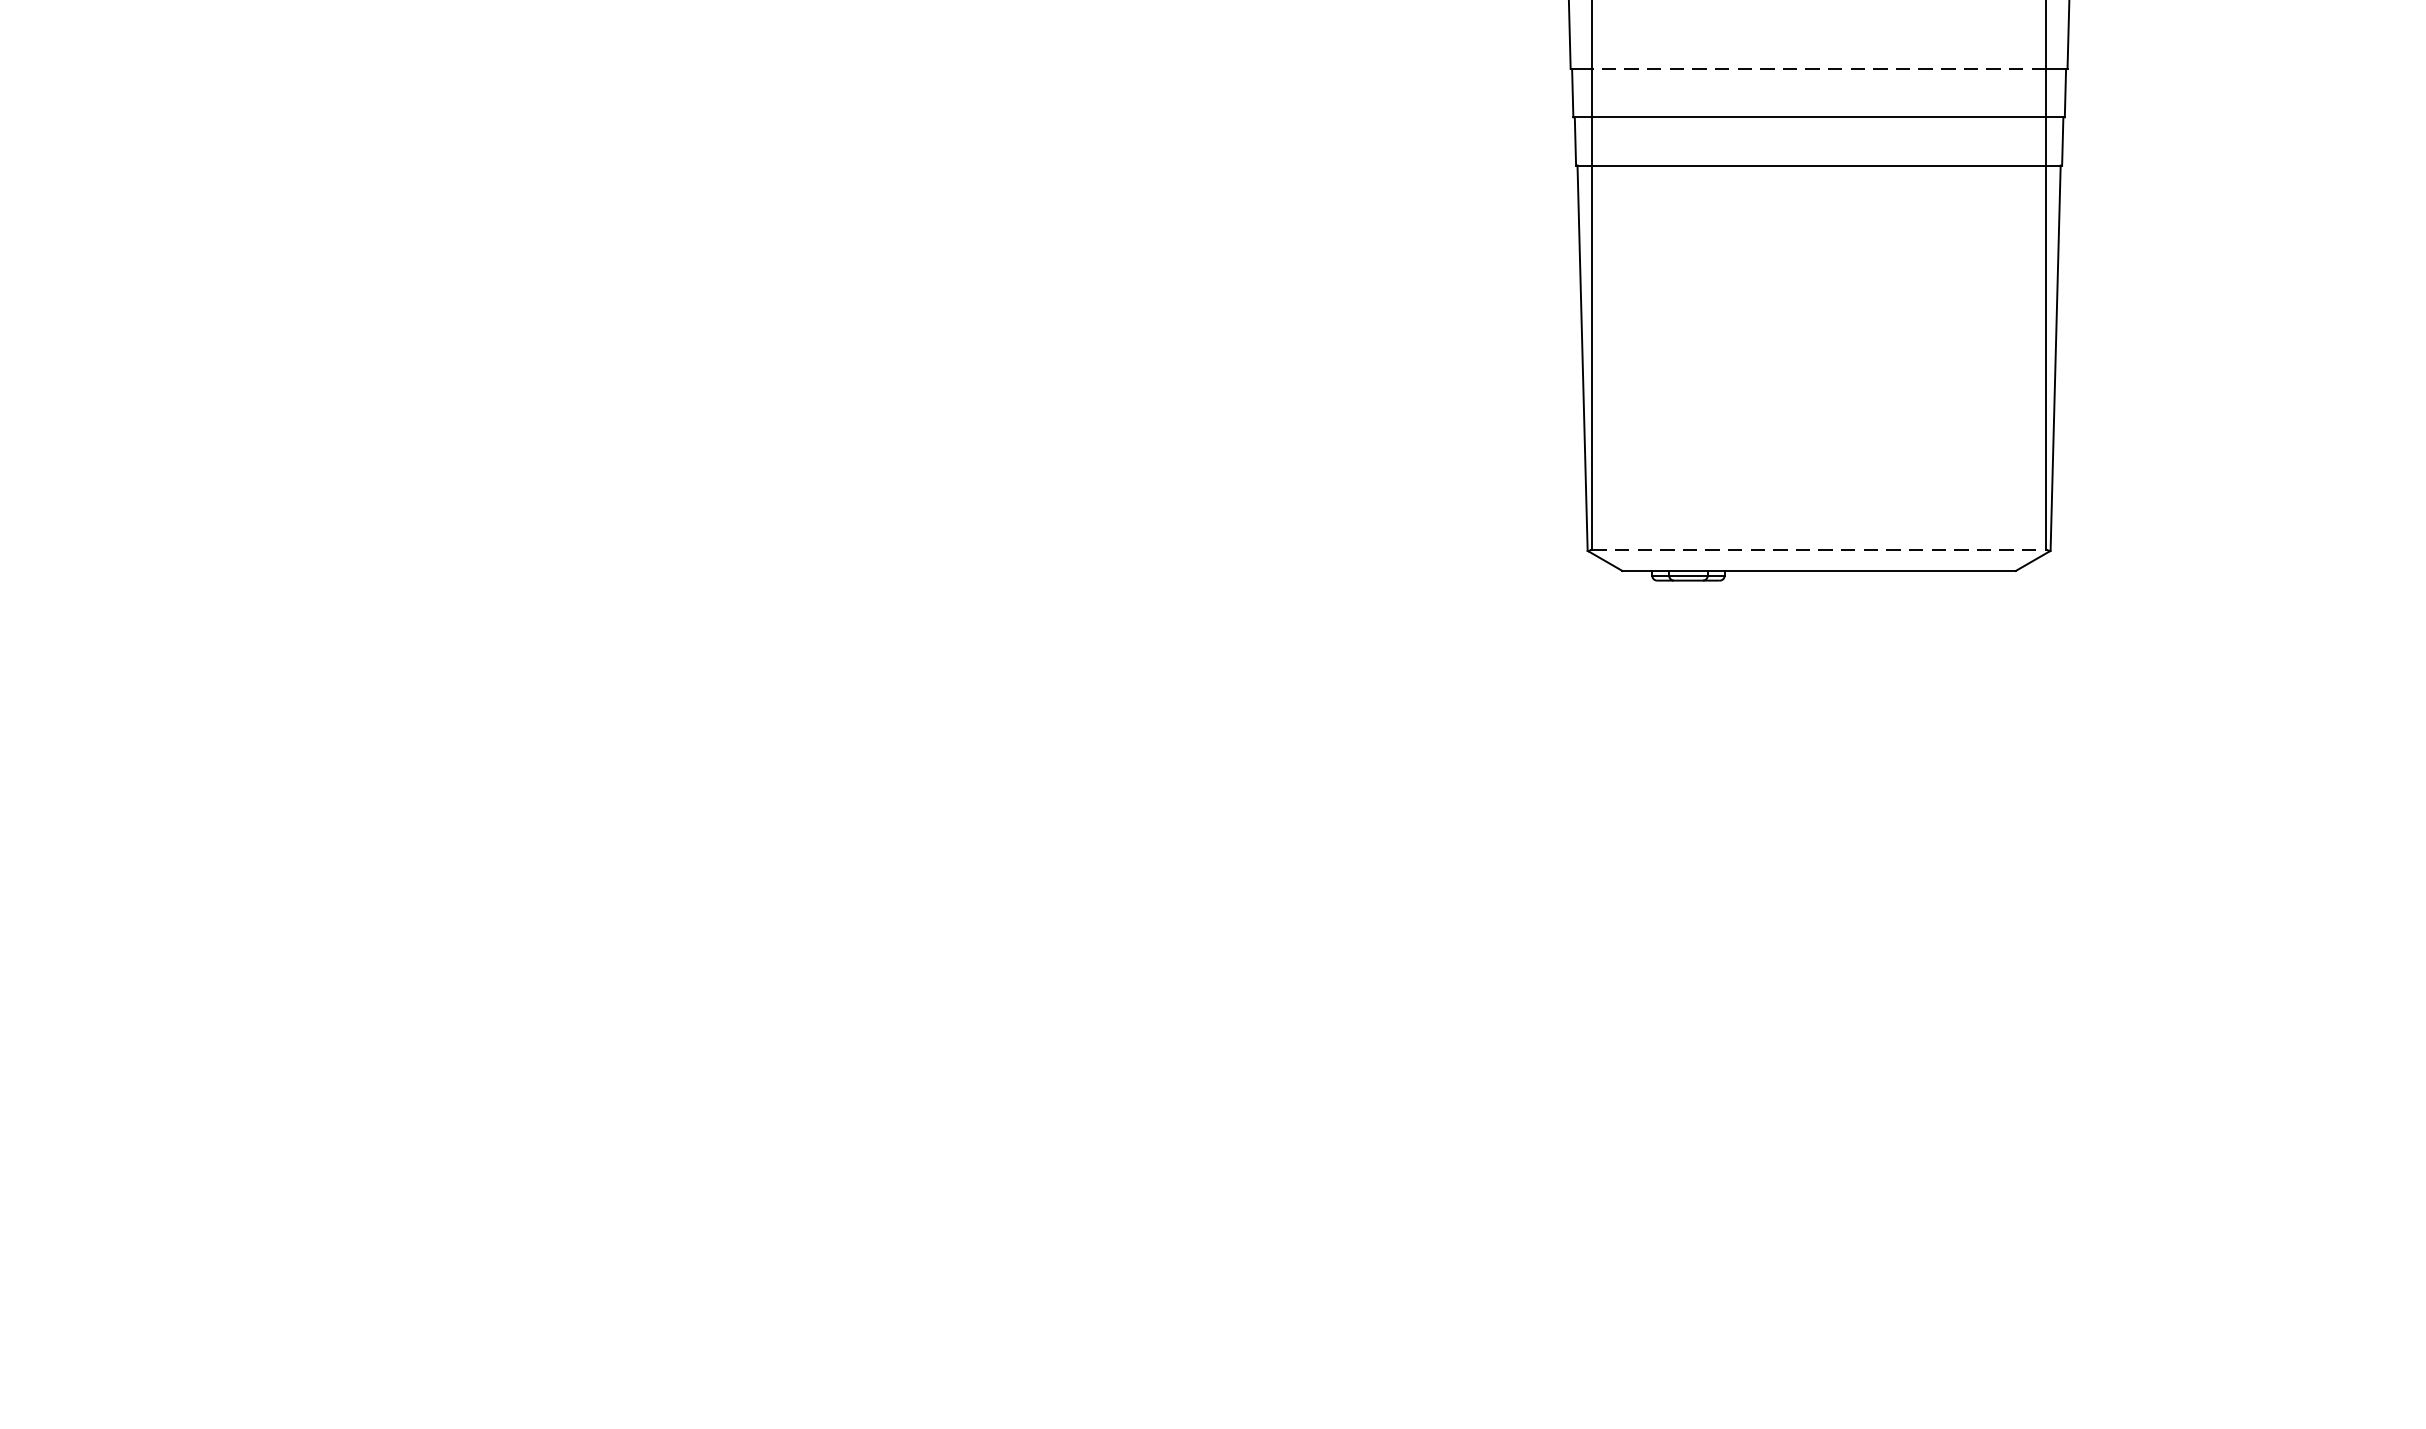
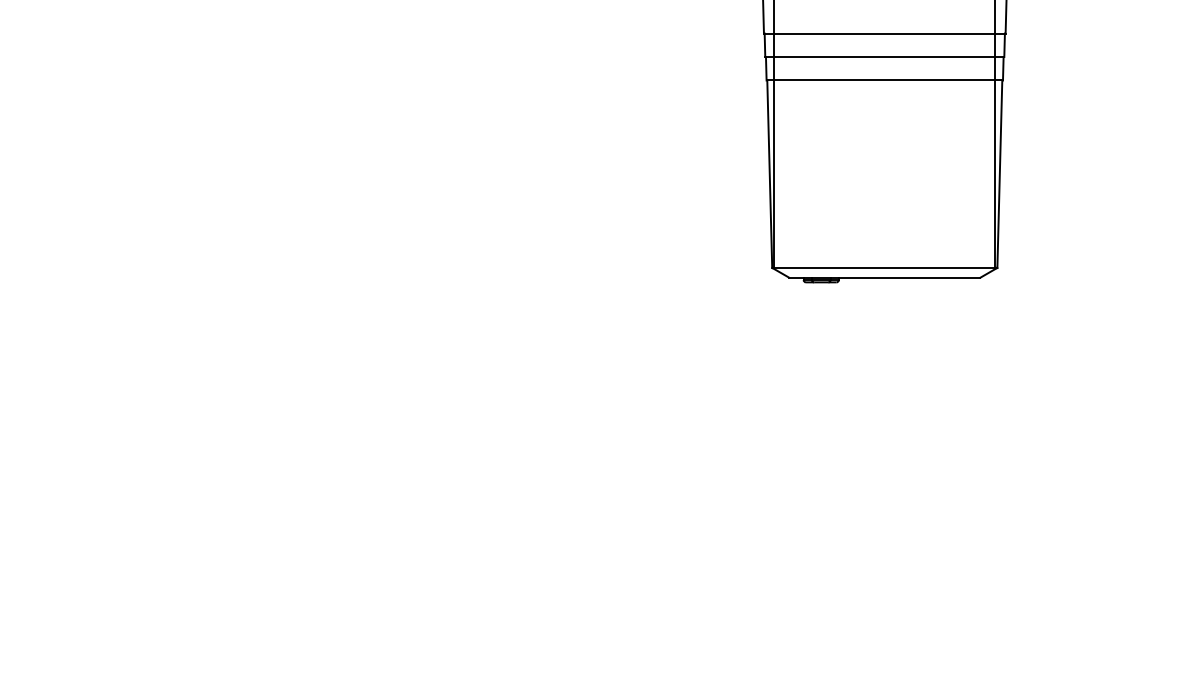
line: (1818, 68) -> (884, 33), dashed -> solid
line: (1820, 550) -> (885, 267), dashed -> solid

